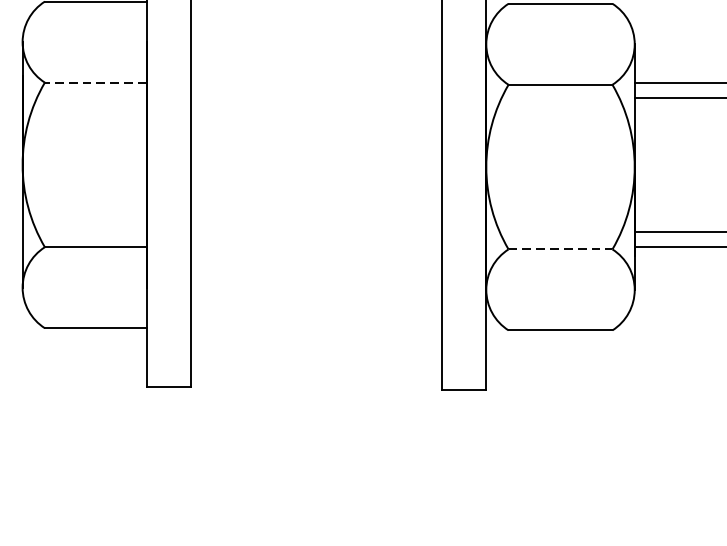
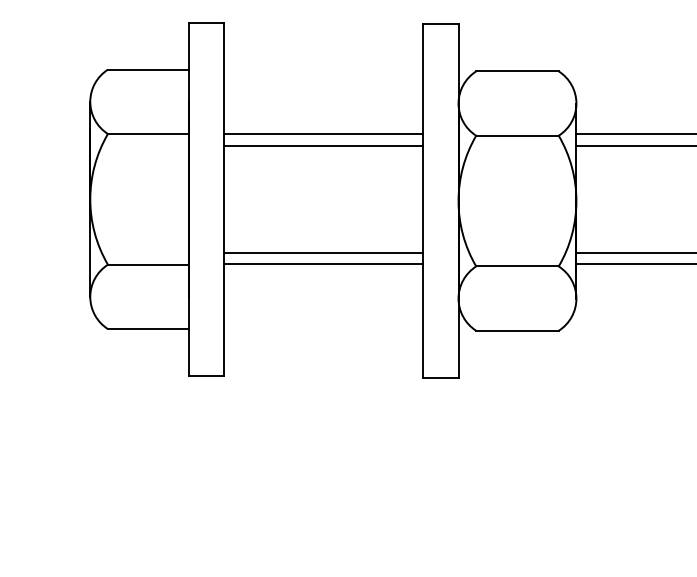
line: (94, 81) -> (147, 133), dashed -> solid
line: (316, 83) -> (323, 134), added
line: (316, 98) -> (323, 146), added
line: (316, 231) -> (323, 252), added
line: (316, 246) -> (323, 264), added
line: (560, 249) -> (517, 266), dashed -> solid

